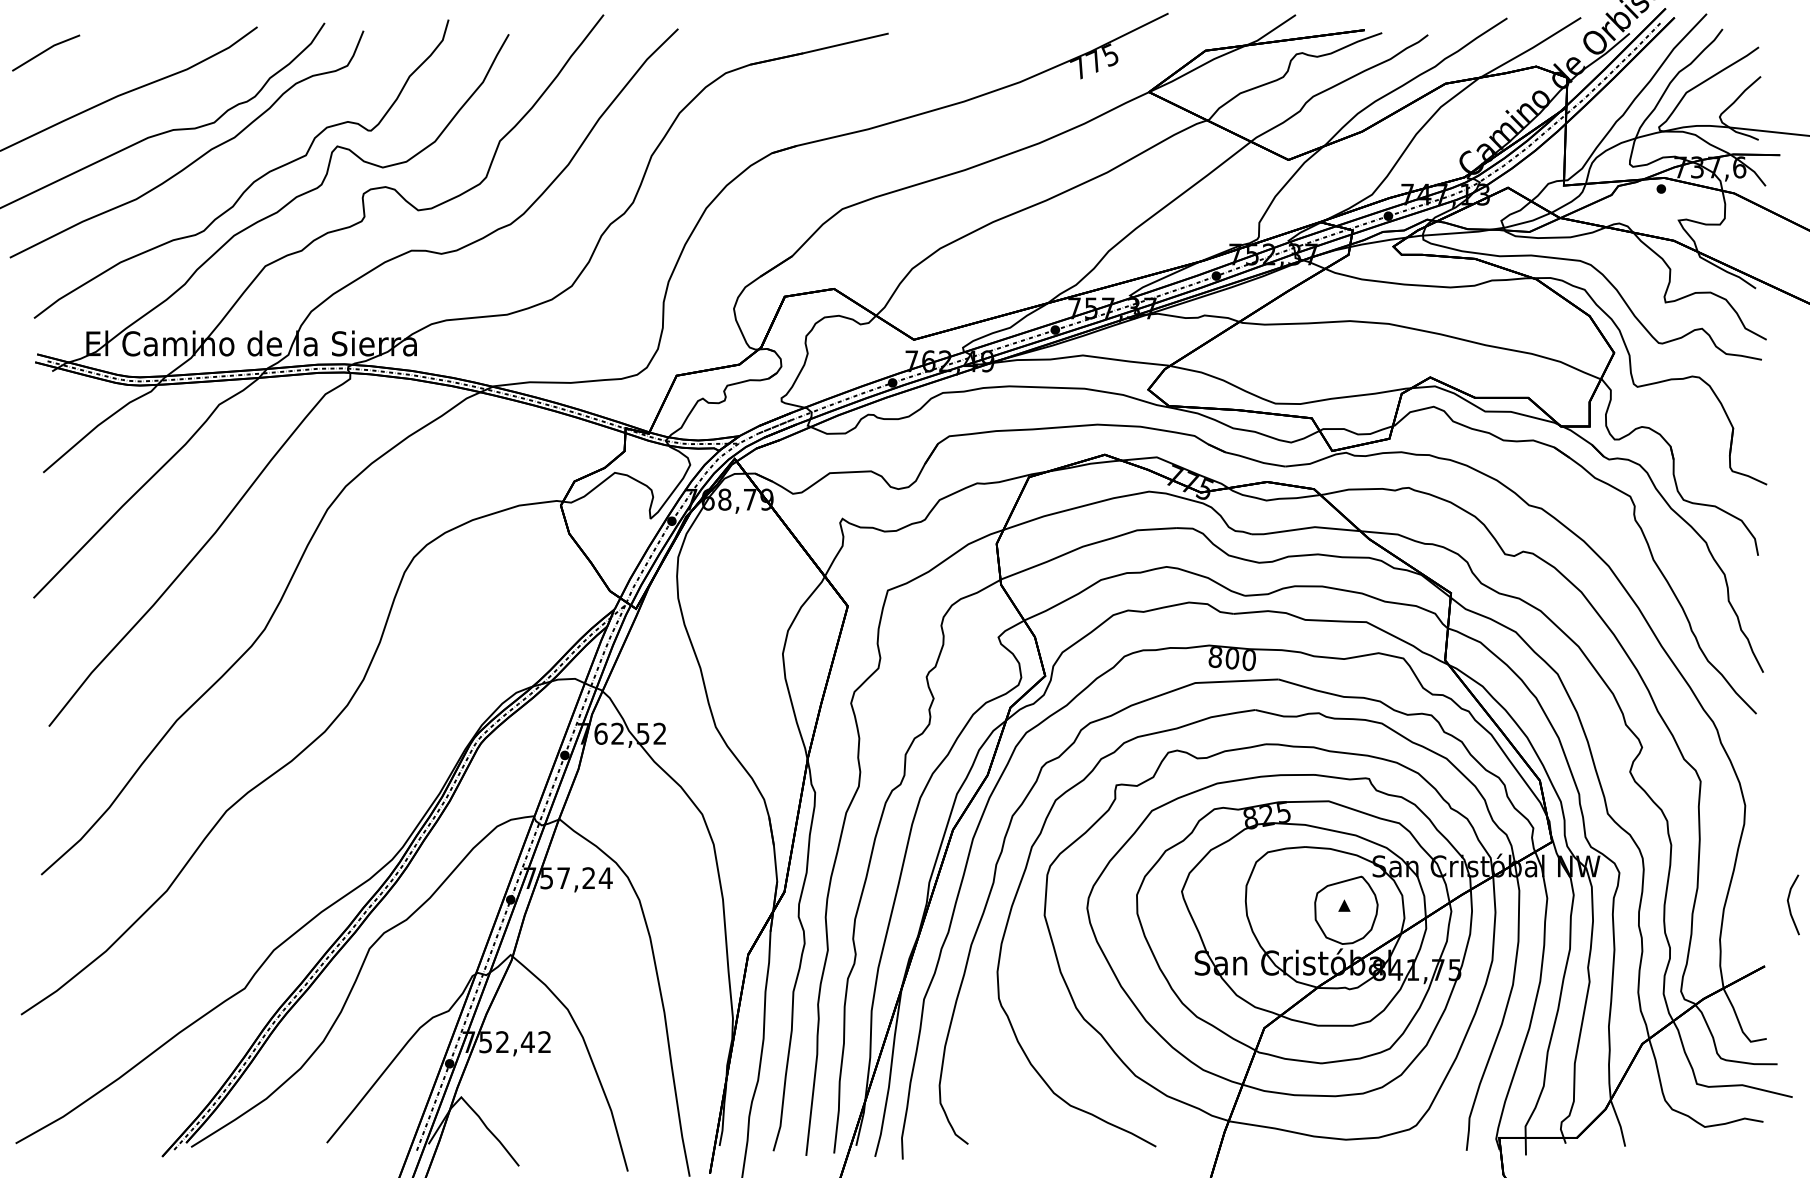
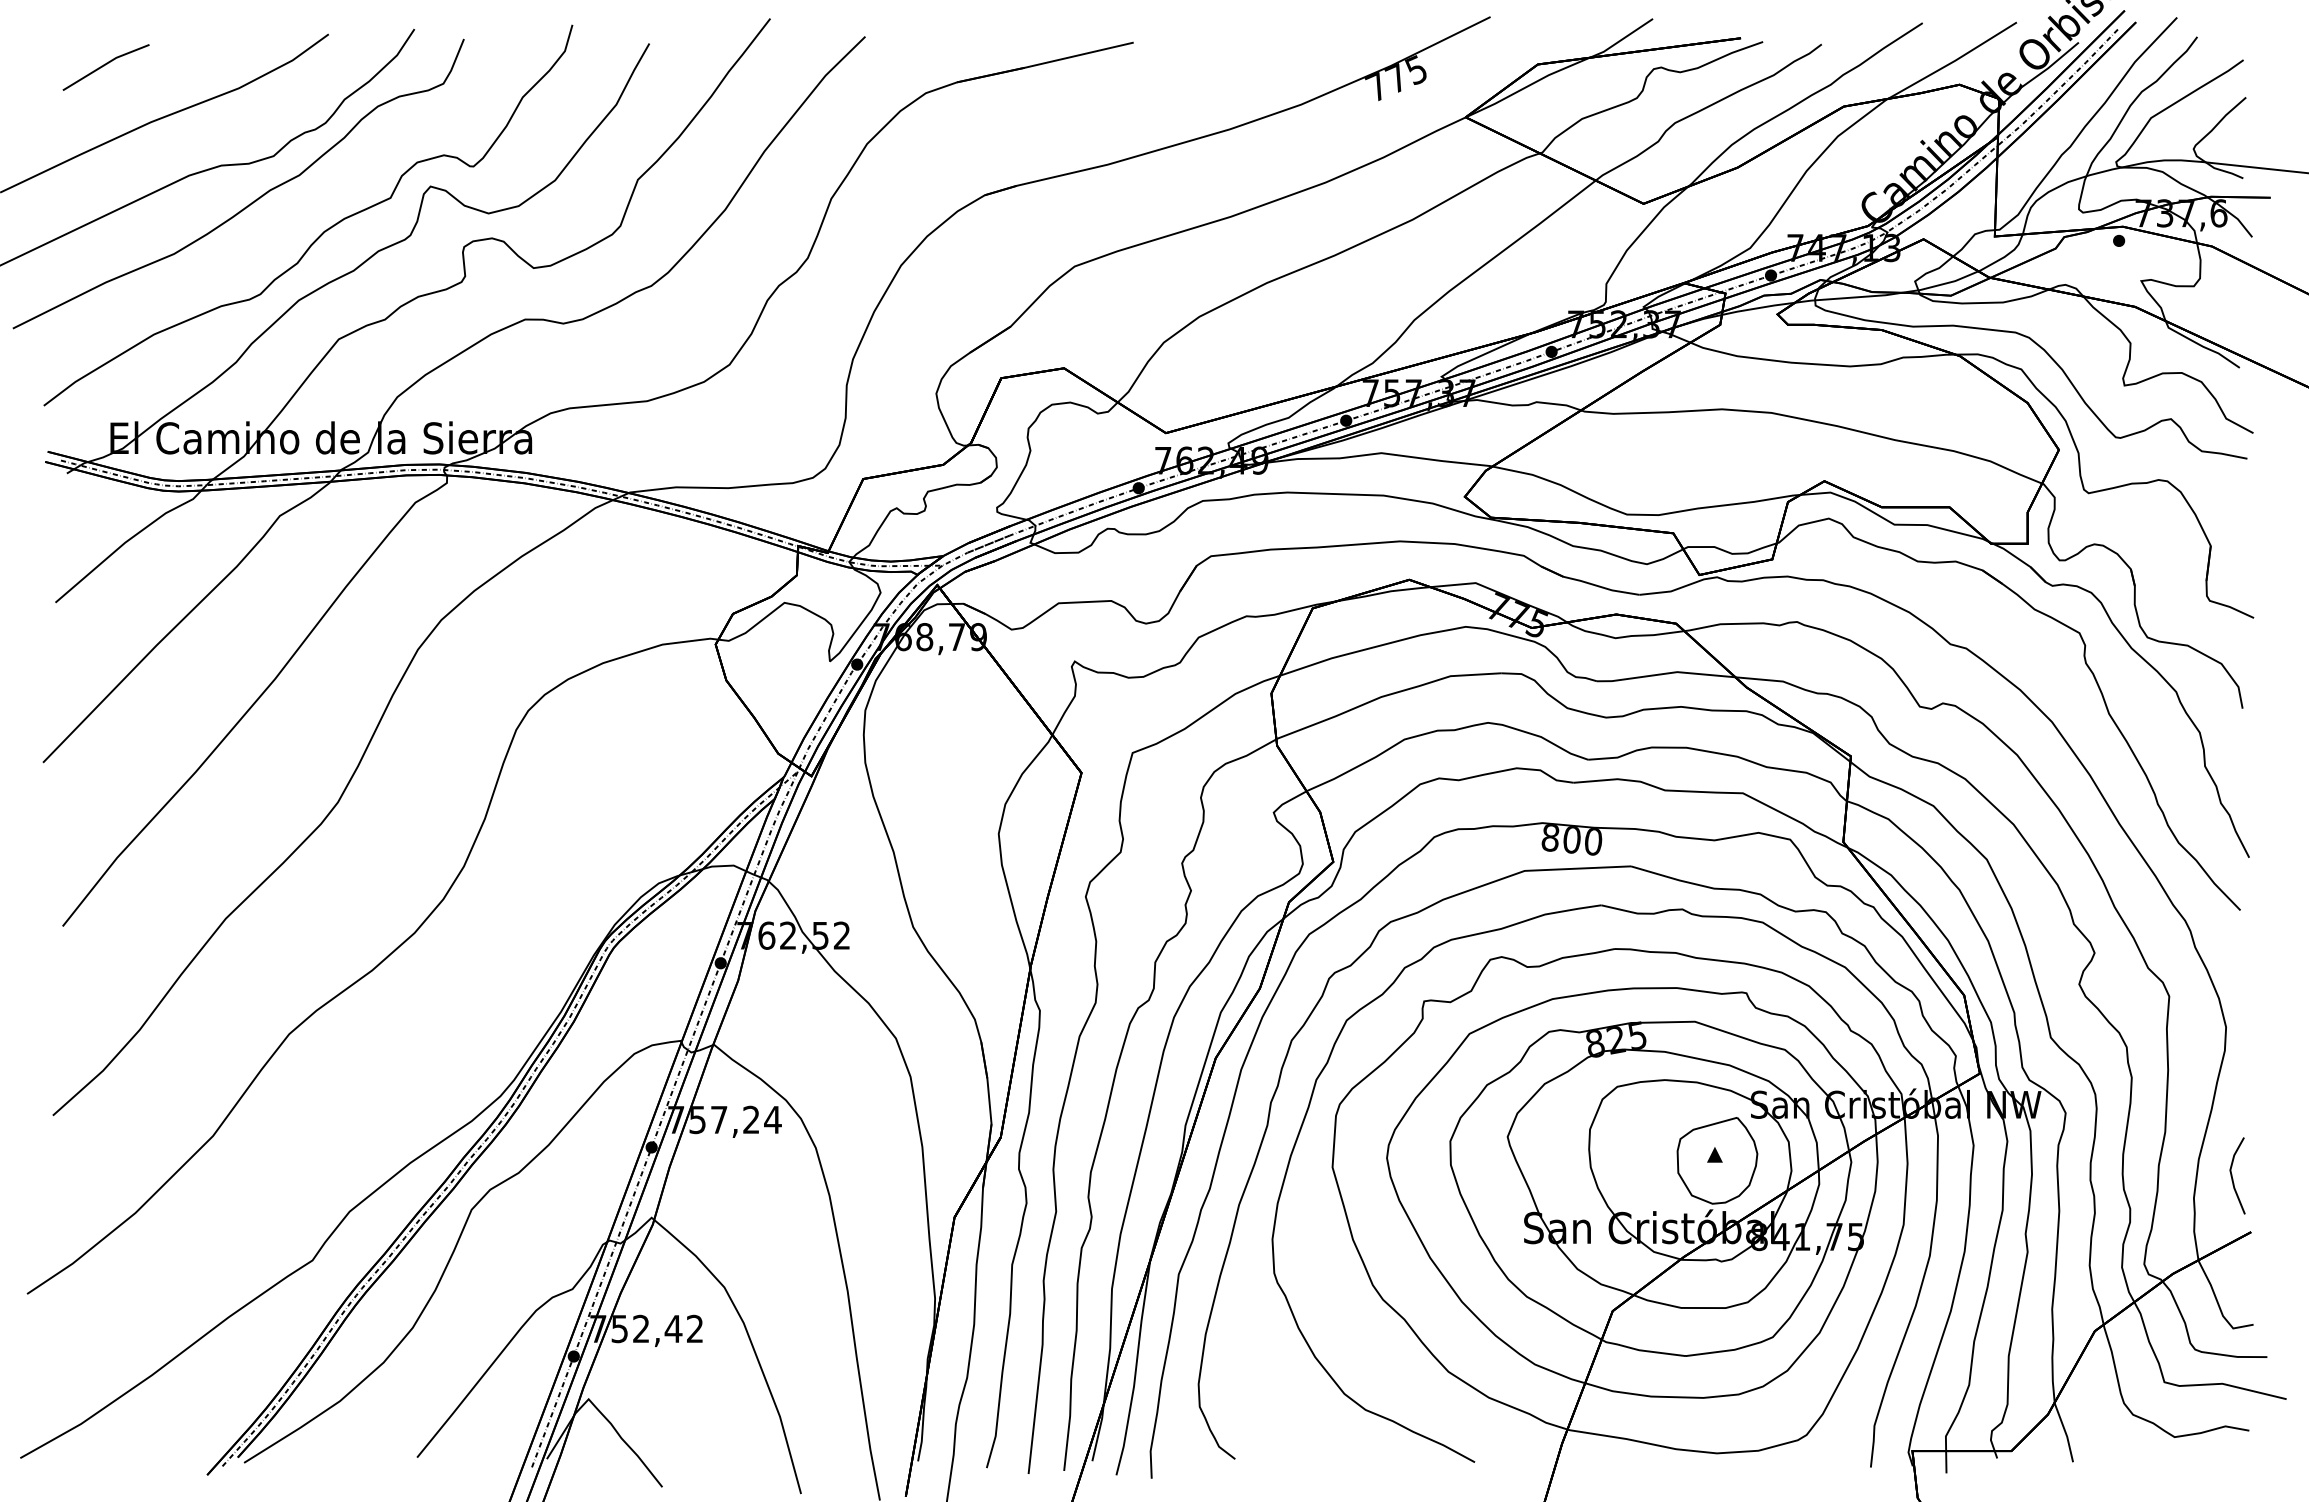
line: (44, 52) -> (104, 66), moved
line: (1789, 904) -> (2232, 1175), moved

